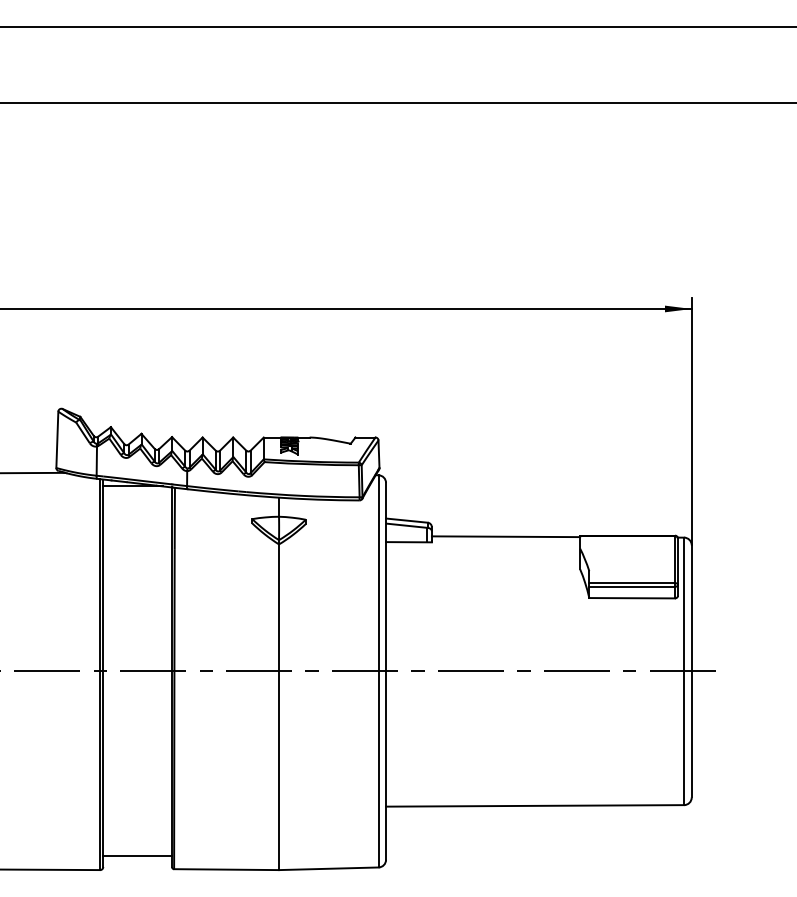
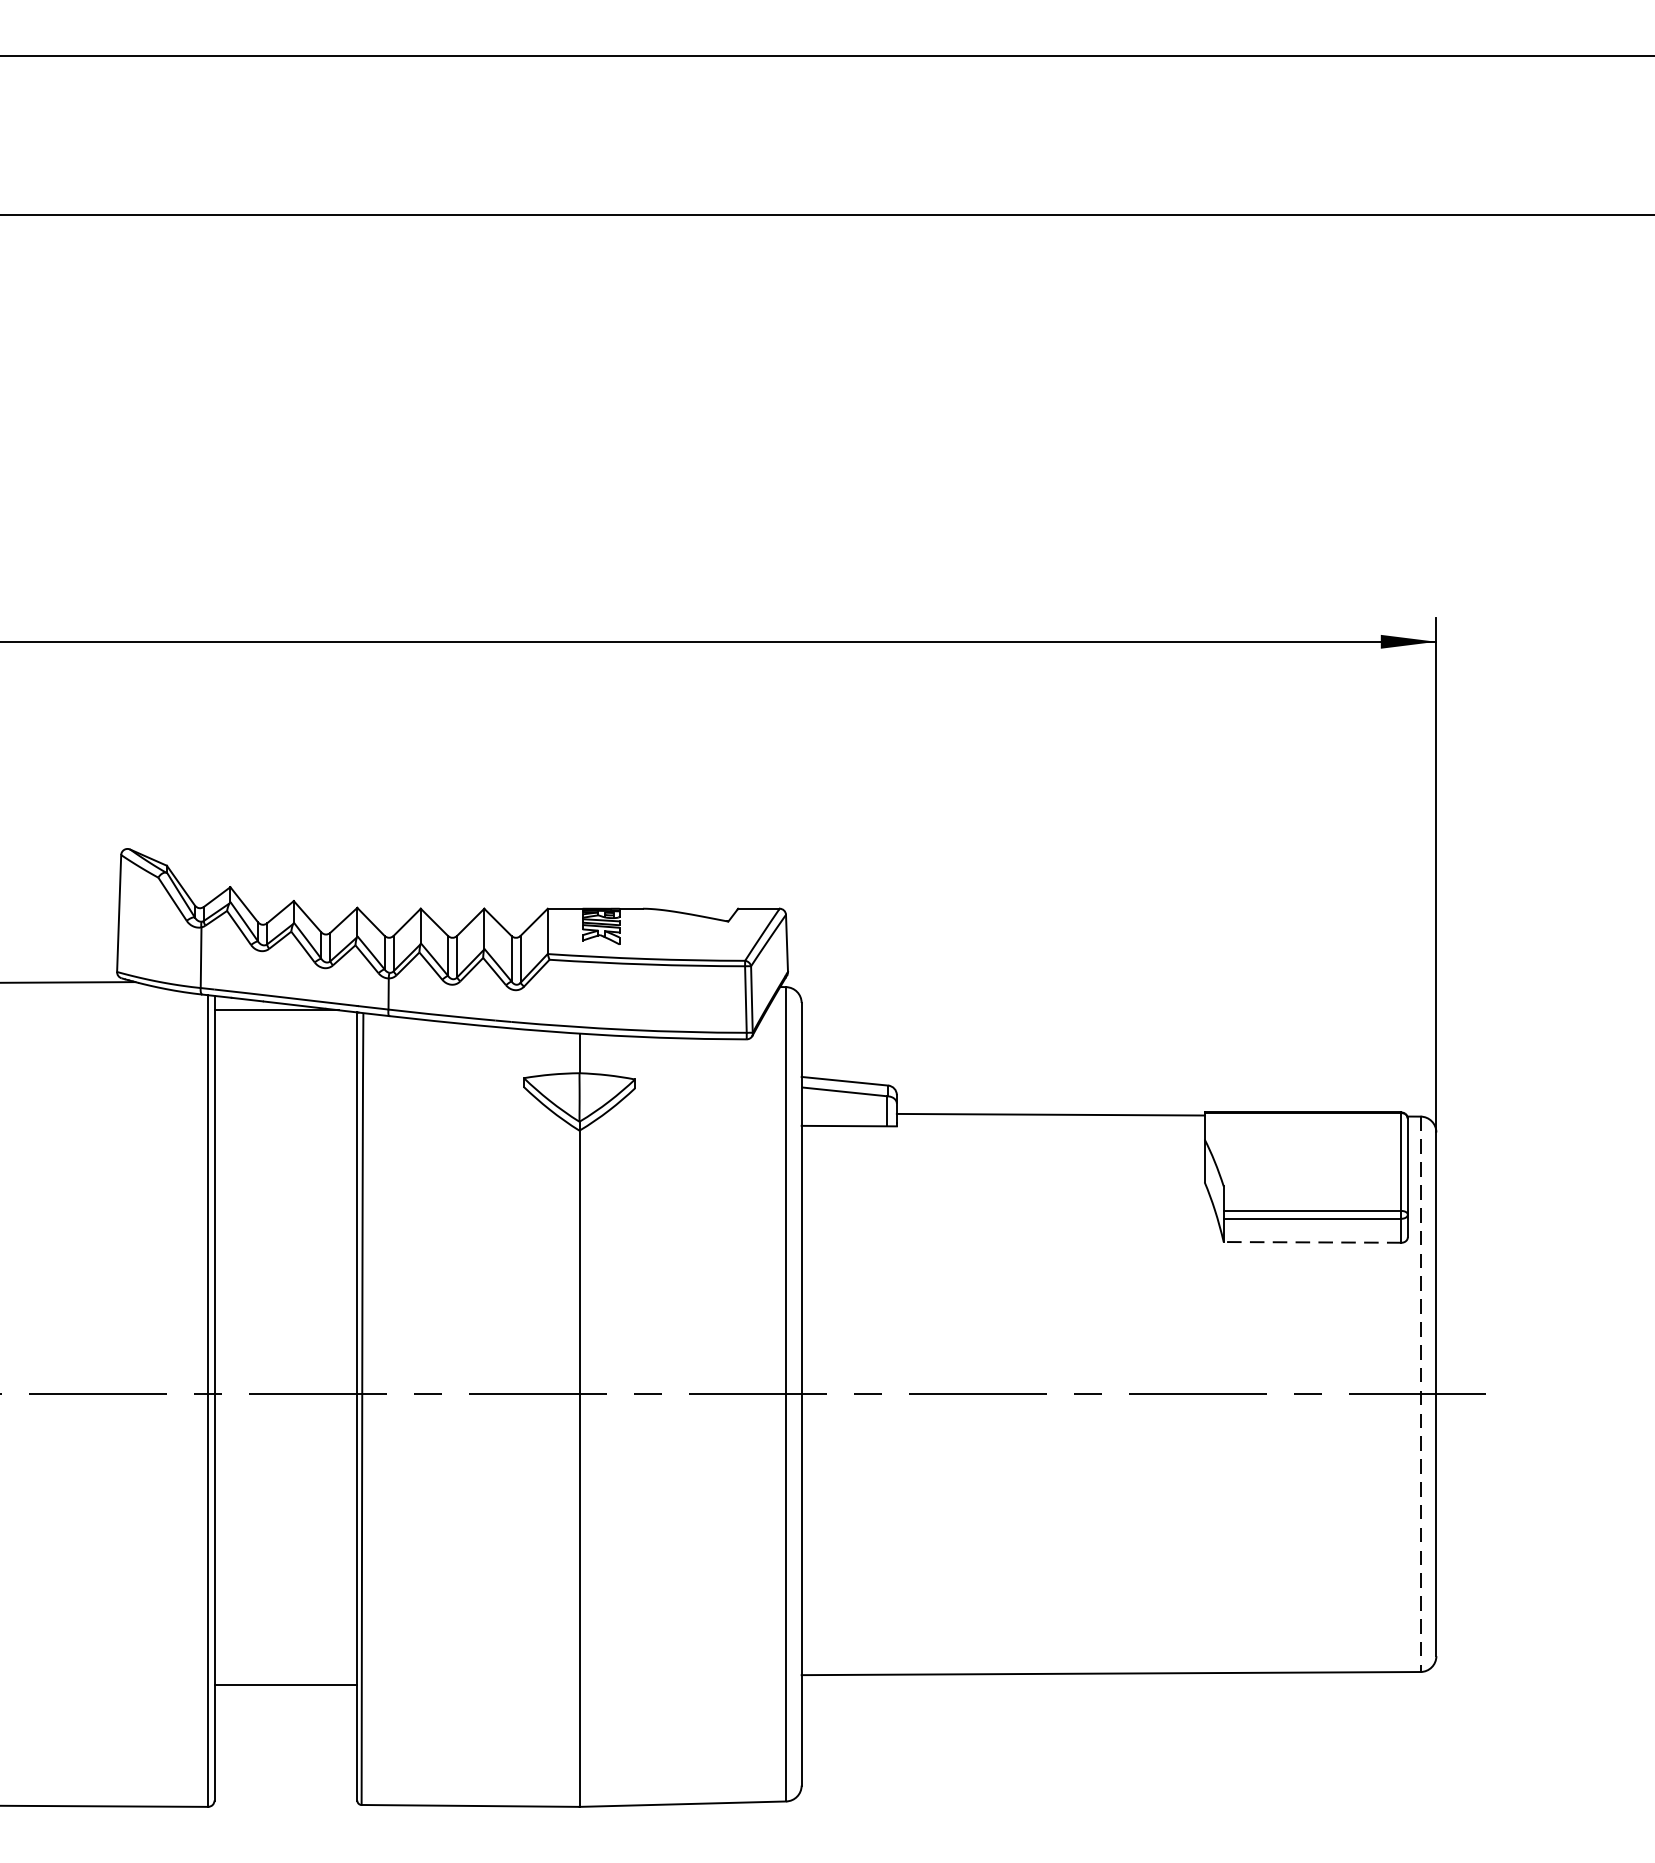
line: (632, 598) -> (1313, 1242), solid -> dashed
line: (684, 671) -> (1421, 1394), solid -> dashed
line: (137, 856) -> (285, 1685), moved

